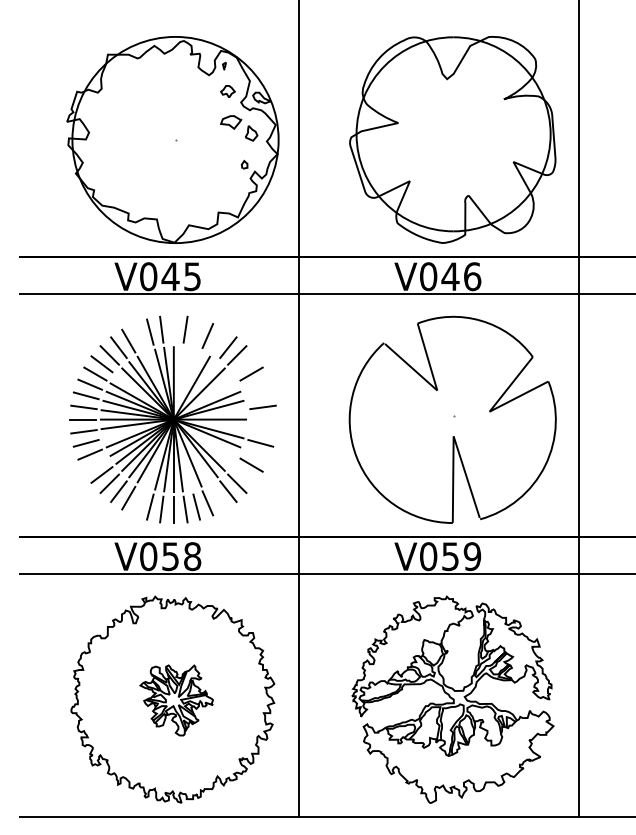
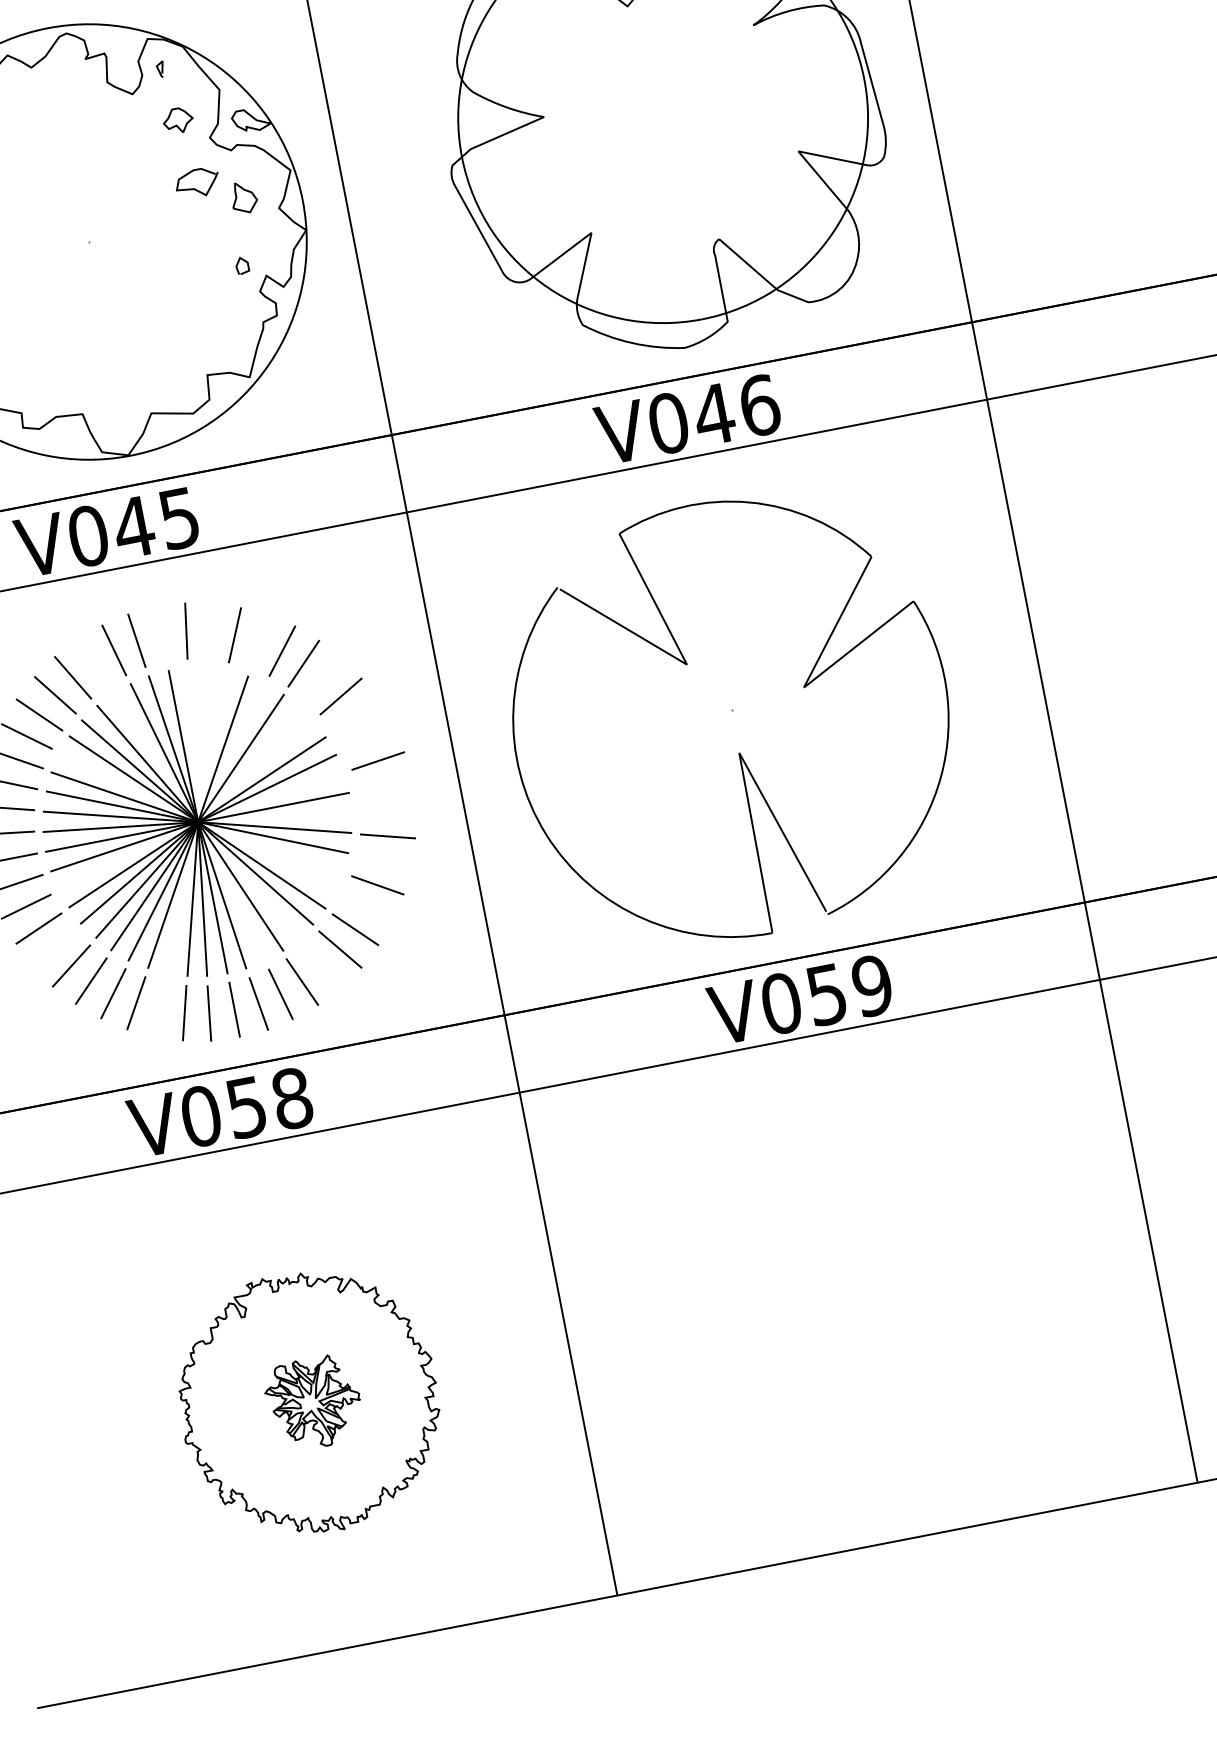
part: (452, 419) -> (730, 718), moved
part: (172, 699) -> (308, 1402), size x0.6
part: (452, 699) -> (888, 1290), removed

